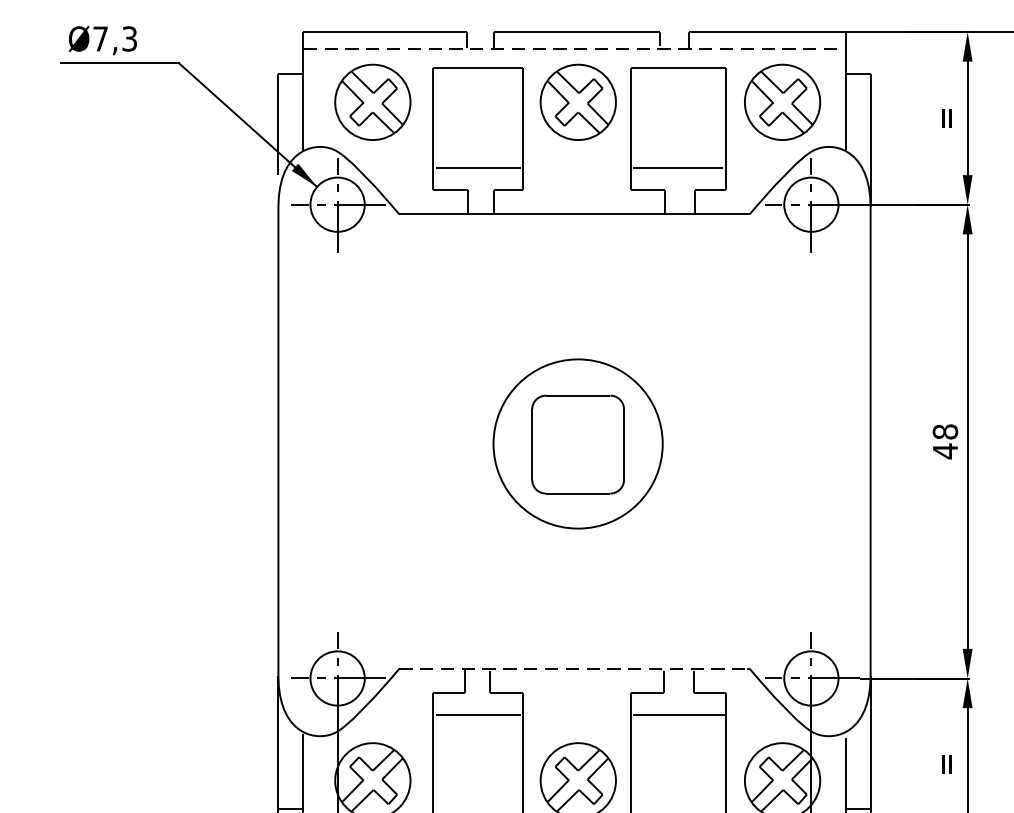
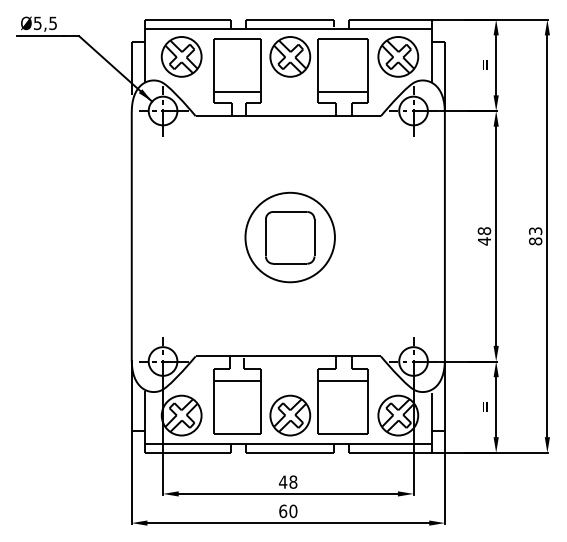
text: (115, 39) -> (45, 23), Ø7,3 -> Ø5,5
line: (572, 48) -> (287, 28), dashed -> solid
line: (574, 668) -> (288, 356), dashed -> solid

